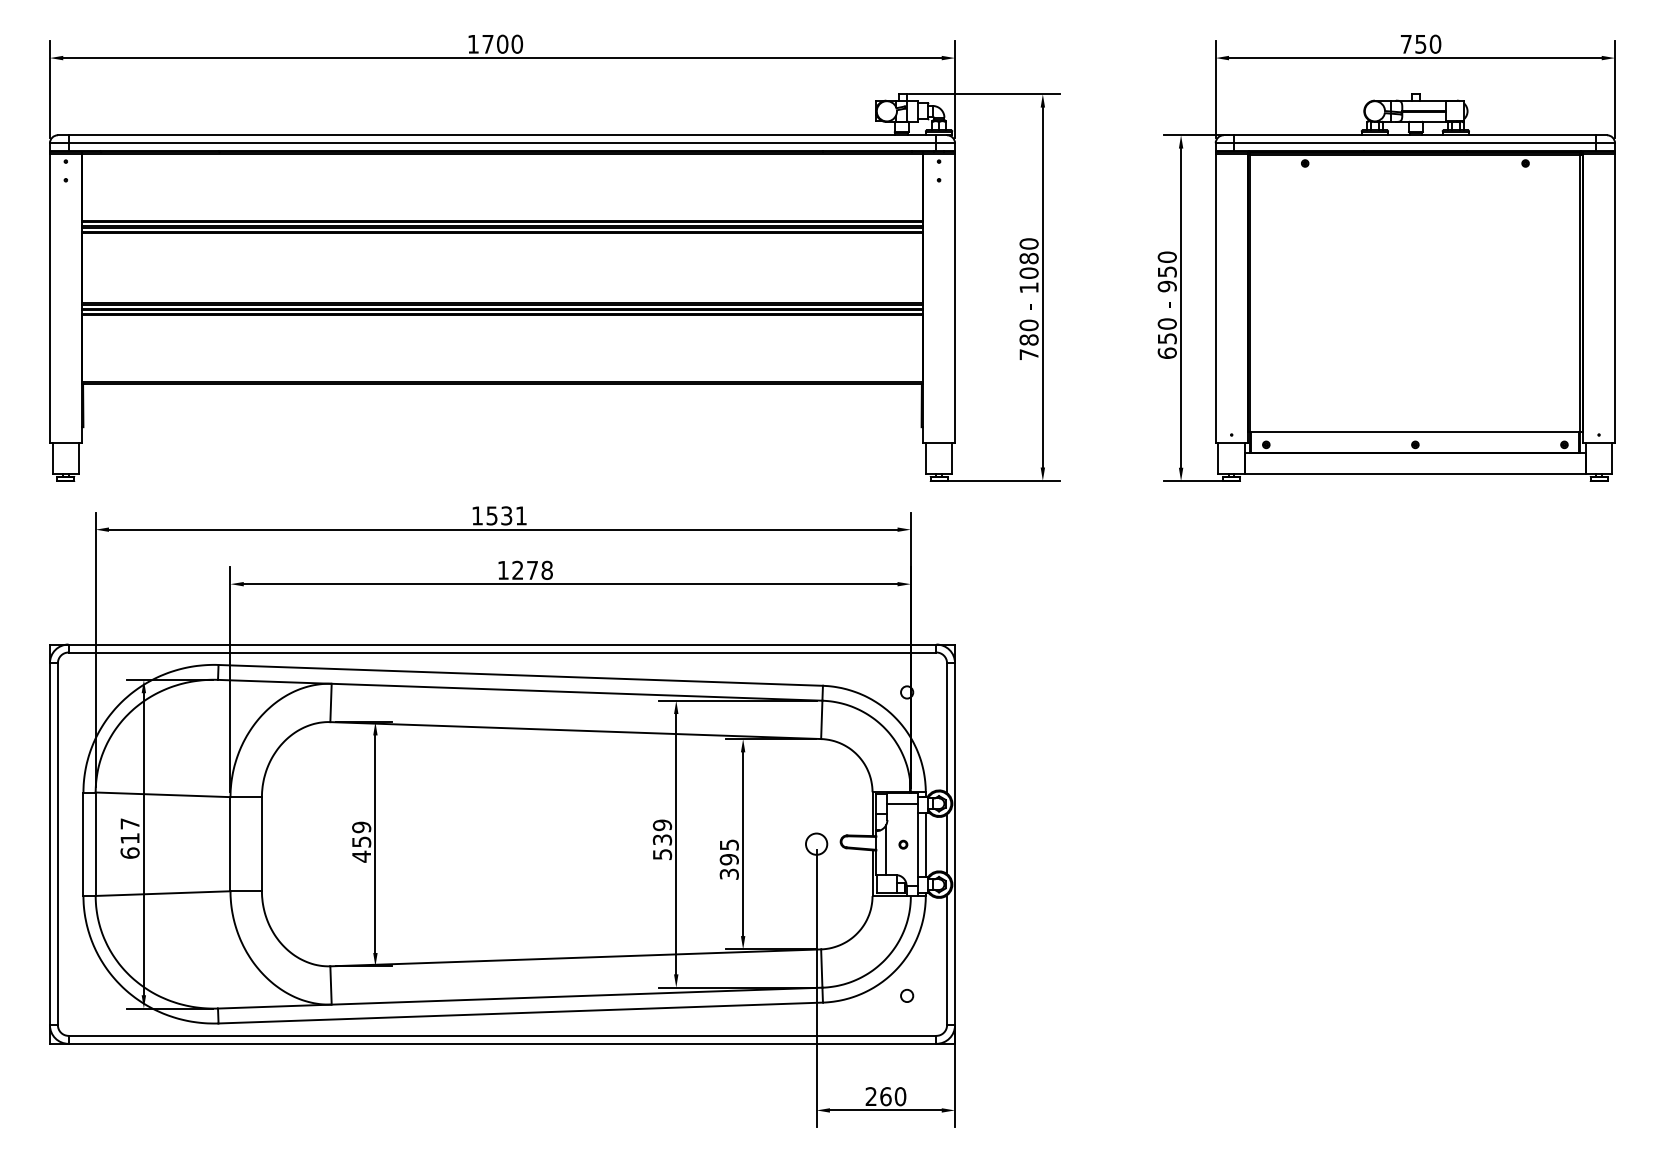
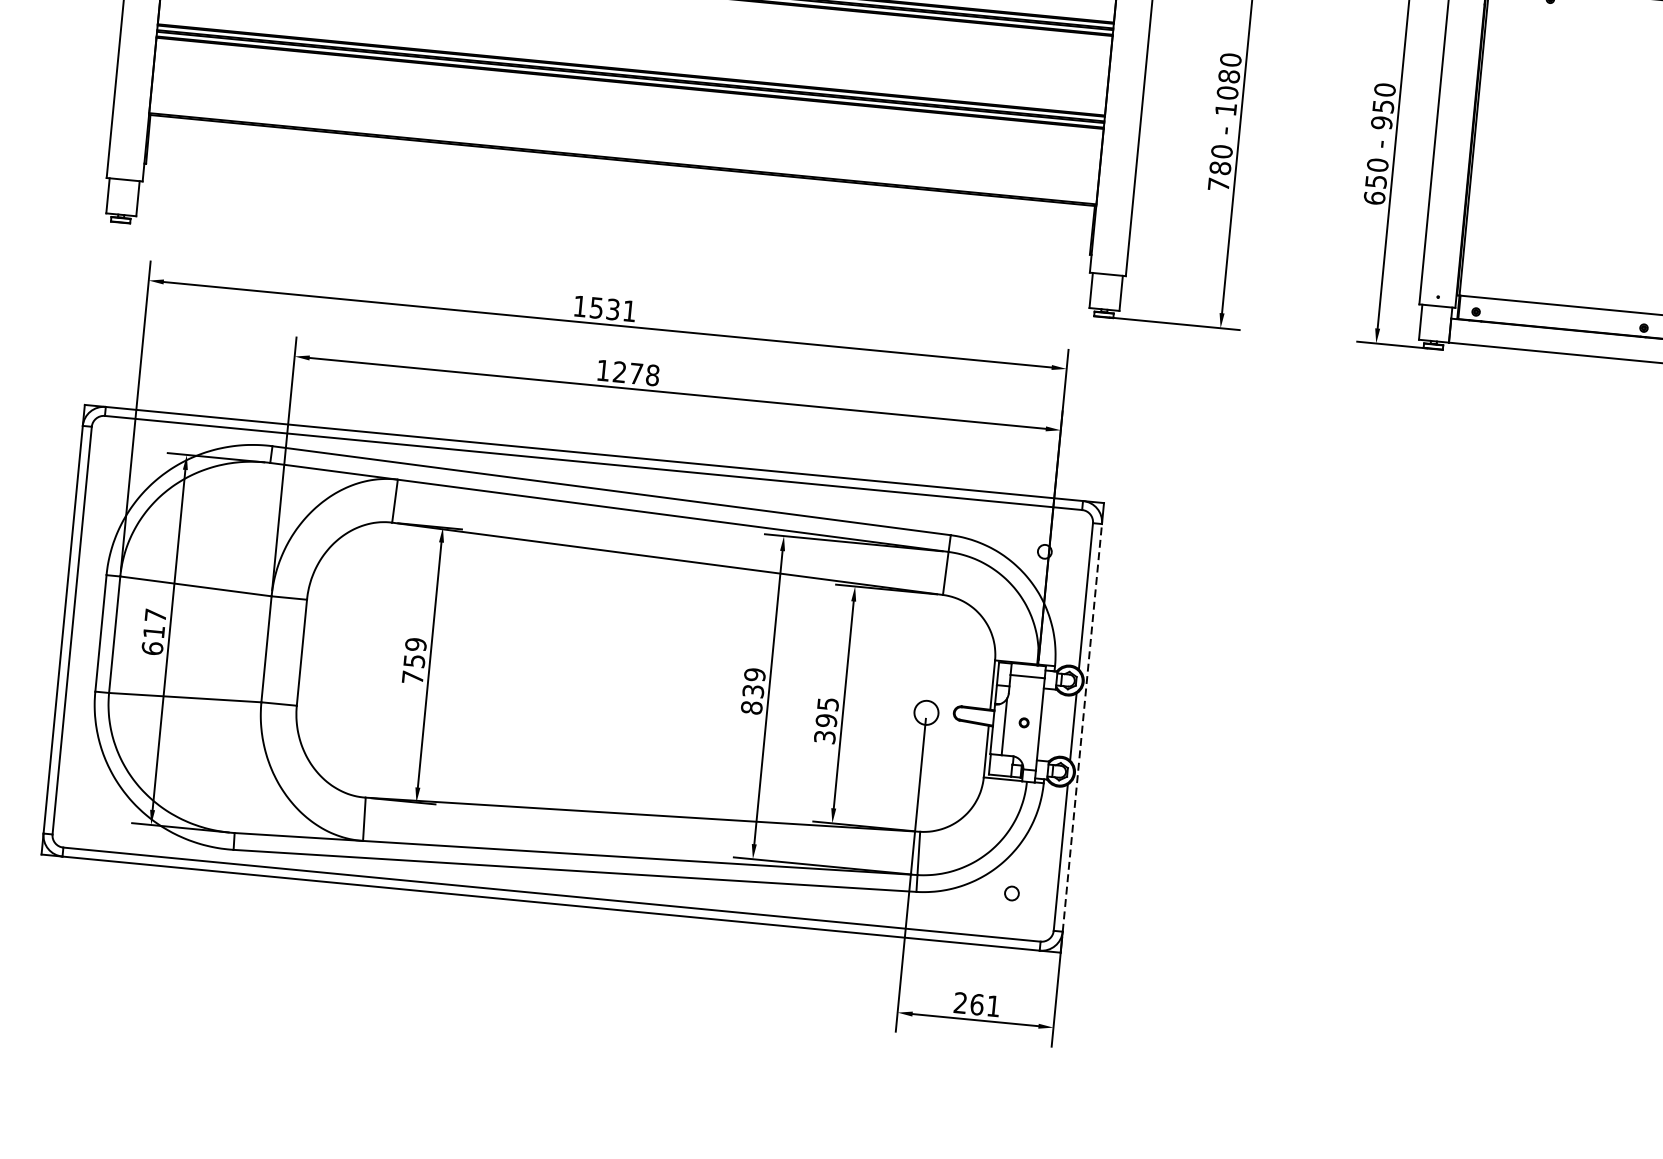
line: (955, 843) -> (1082, 727), solid -> dashed
line: (925, 844) -> (1049, 725), removed
text: (662, 854) -> (751, 707), 539 -> 839
text: (361, 856) -> (412, 677), 459 -> 759
text: (900, 1096) -> (993, 1006), 260 -> 261

